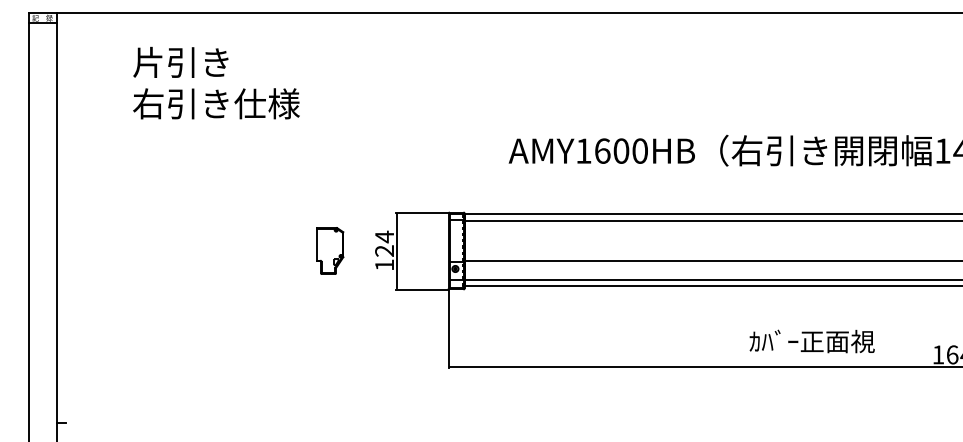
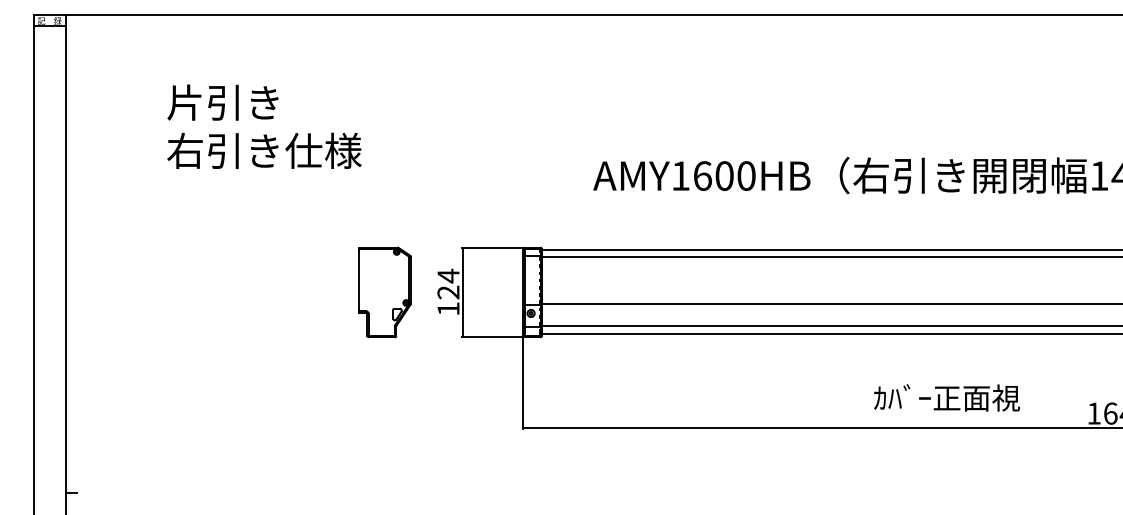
text: (216, 82) -> (264, 126), moved
part: (329, 251) -> (384, 292), size x1.67

